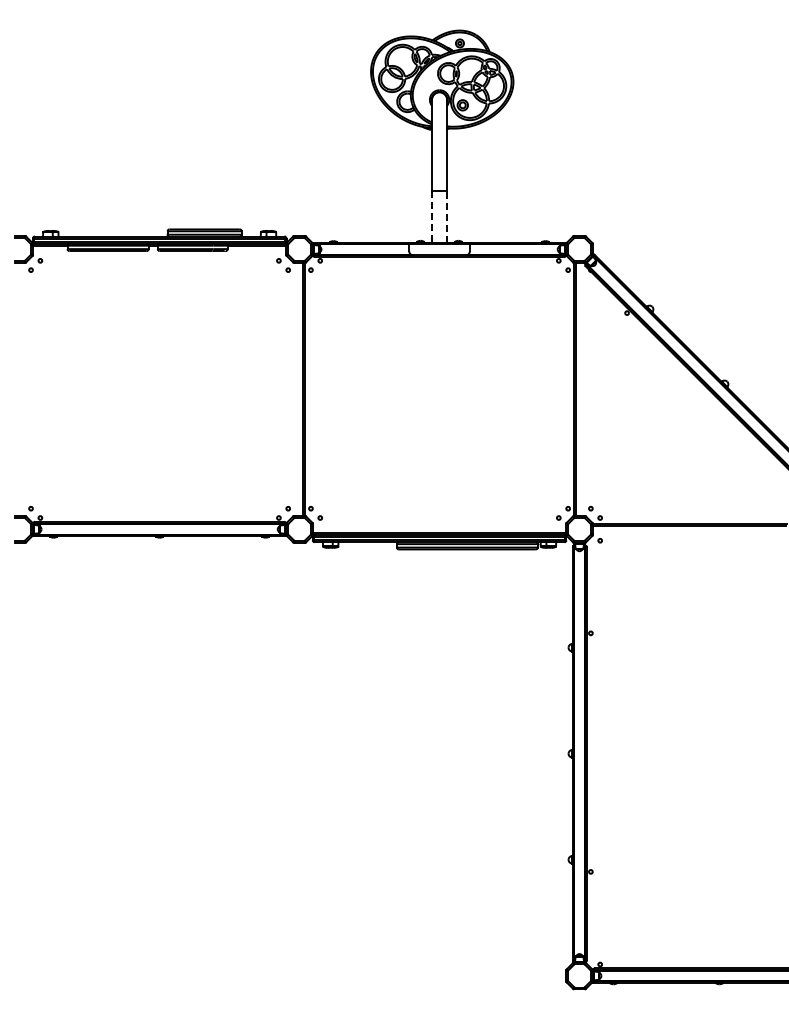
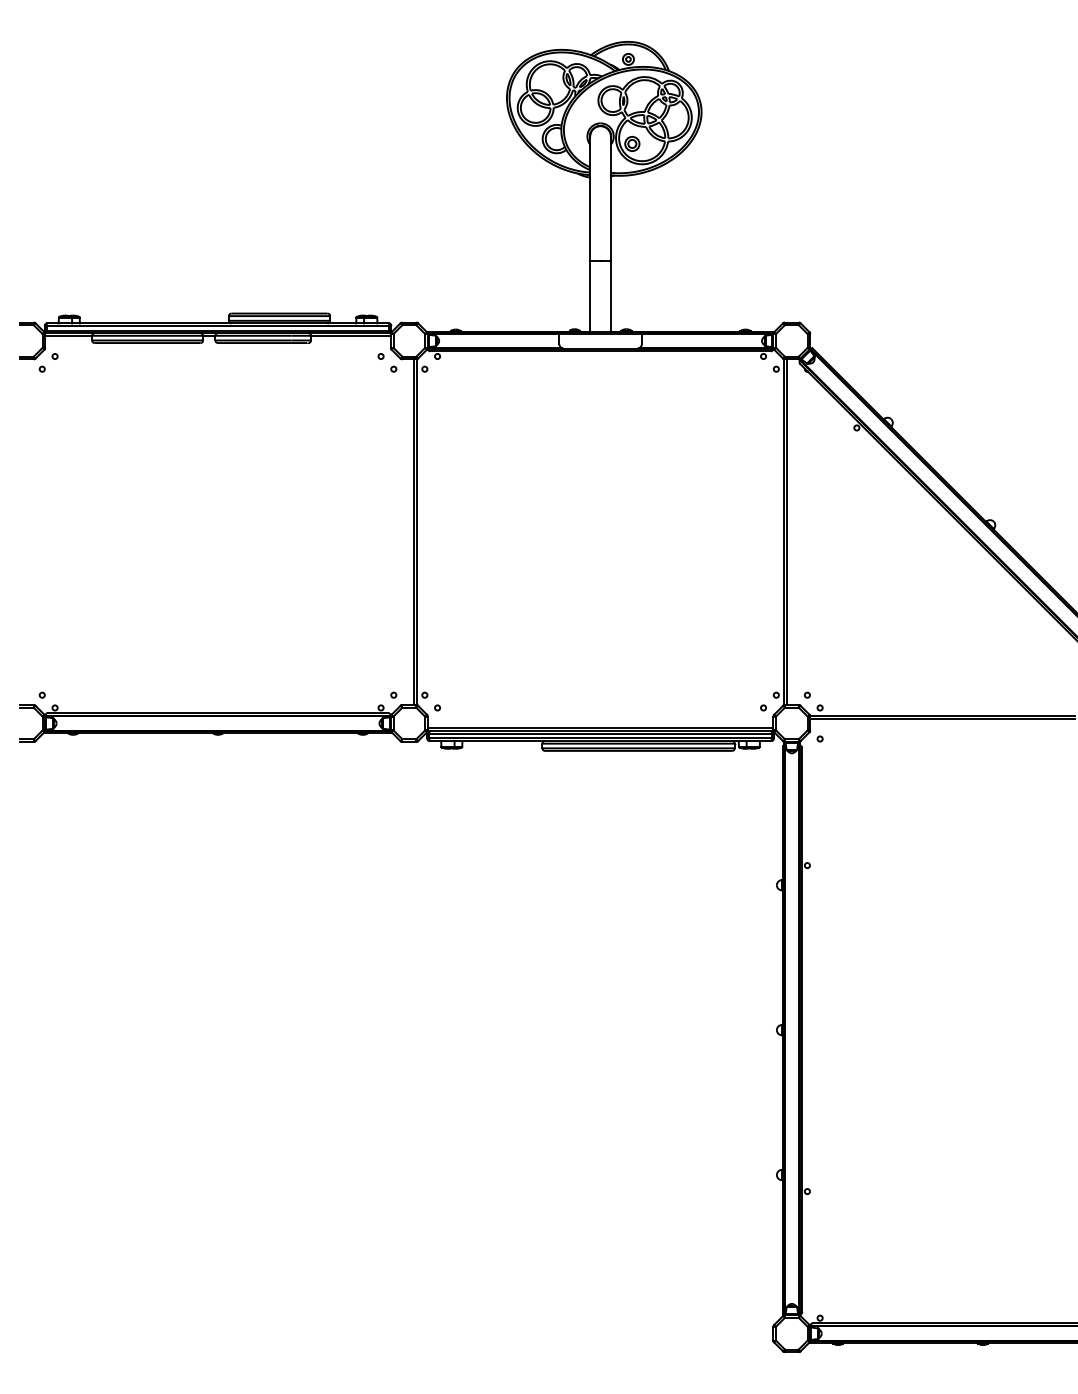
line: (431, 216) -> (589, 295), dashed -> solid
line: (447, 216) -> (611, 295), dashed -> solid

